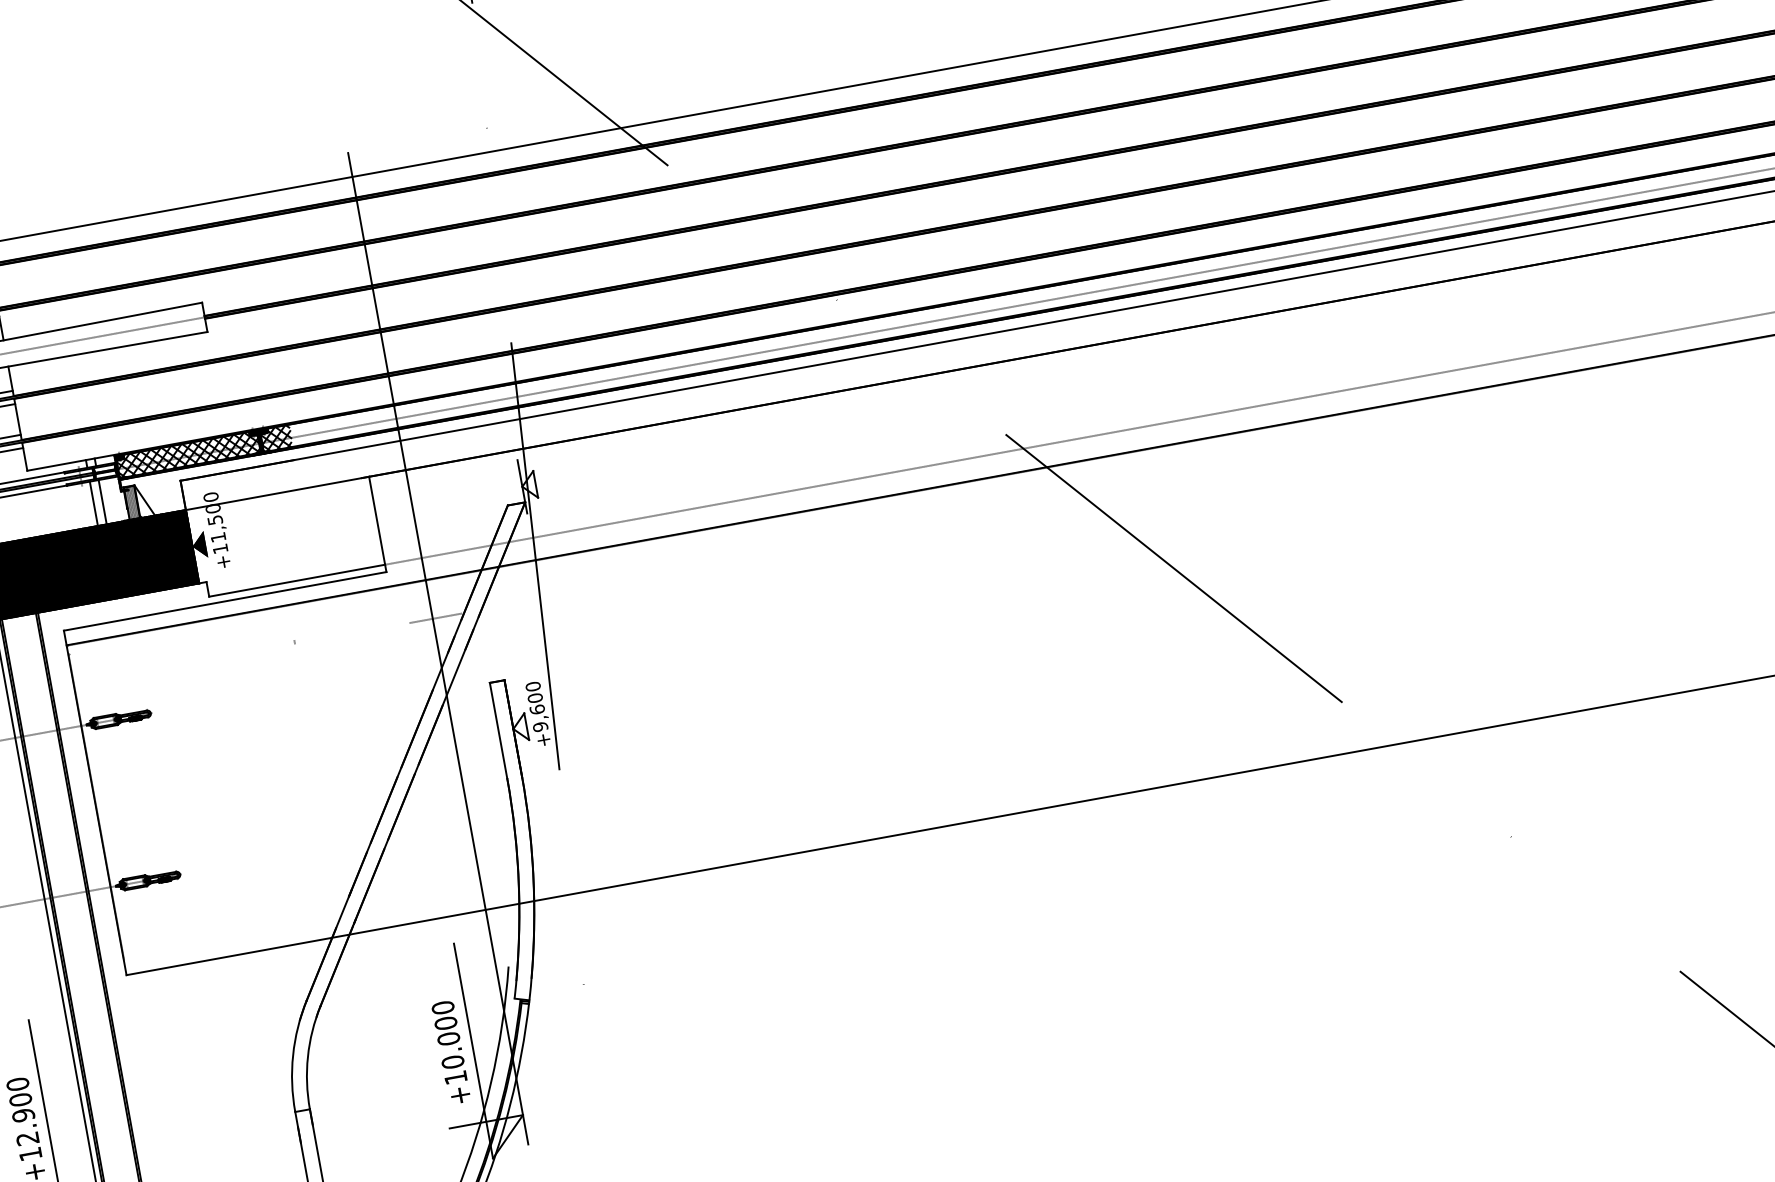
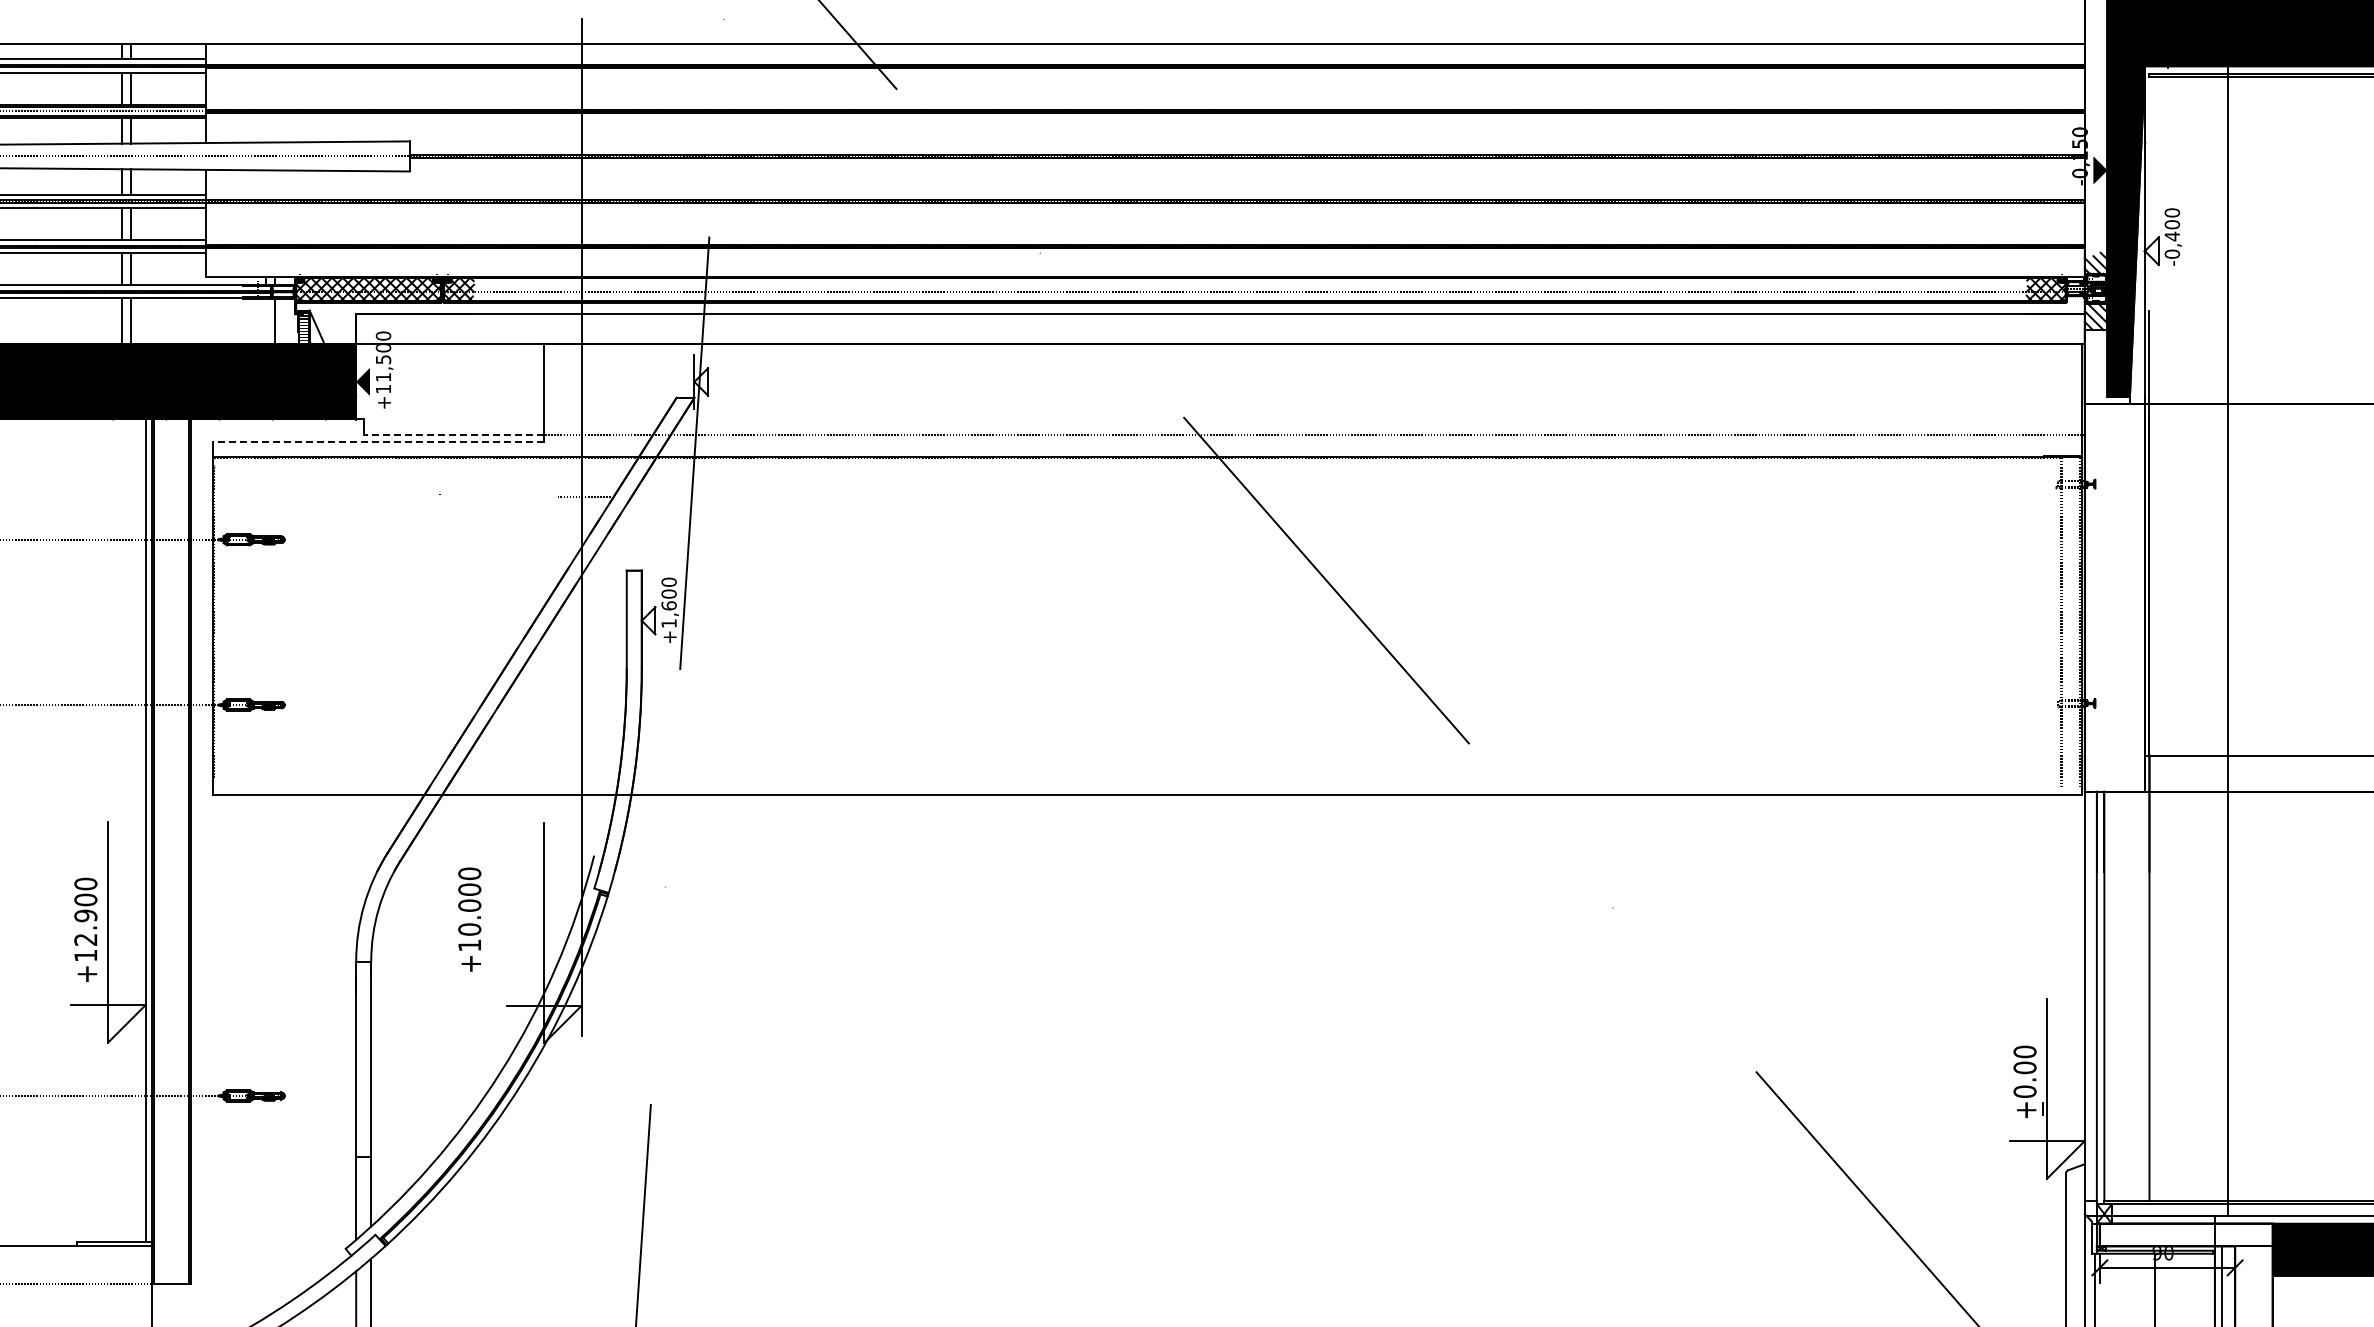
line: (94, 503) -> (266, 321), removed
line: (296, 580) -> (453, 434), solid -> dashed
line: (225, 601) -> (378, 442), solid -> dashed
text: (539, 726) -> (668, 623), +9,600 -> +1,600
text: (450, 1052) -> (469, 919), moved

